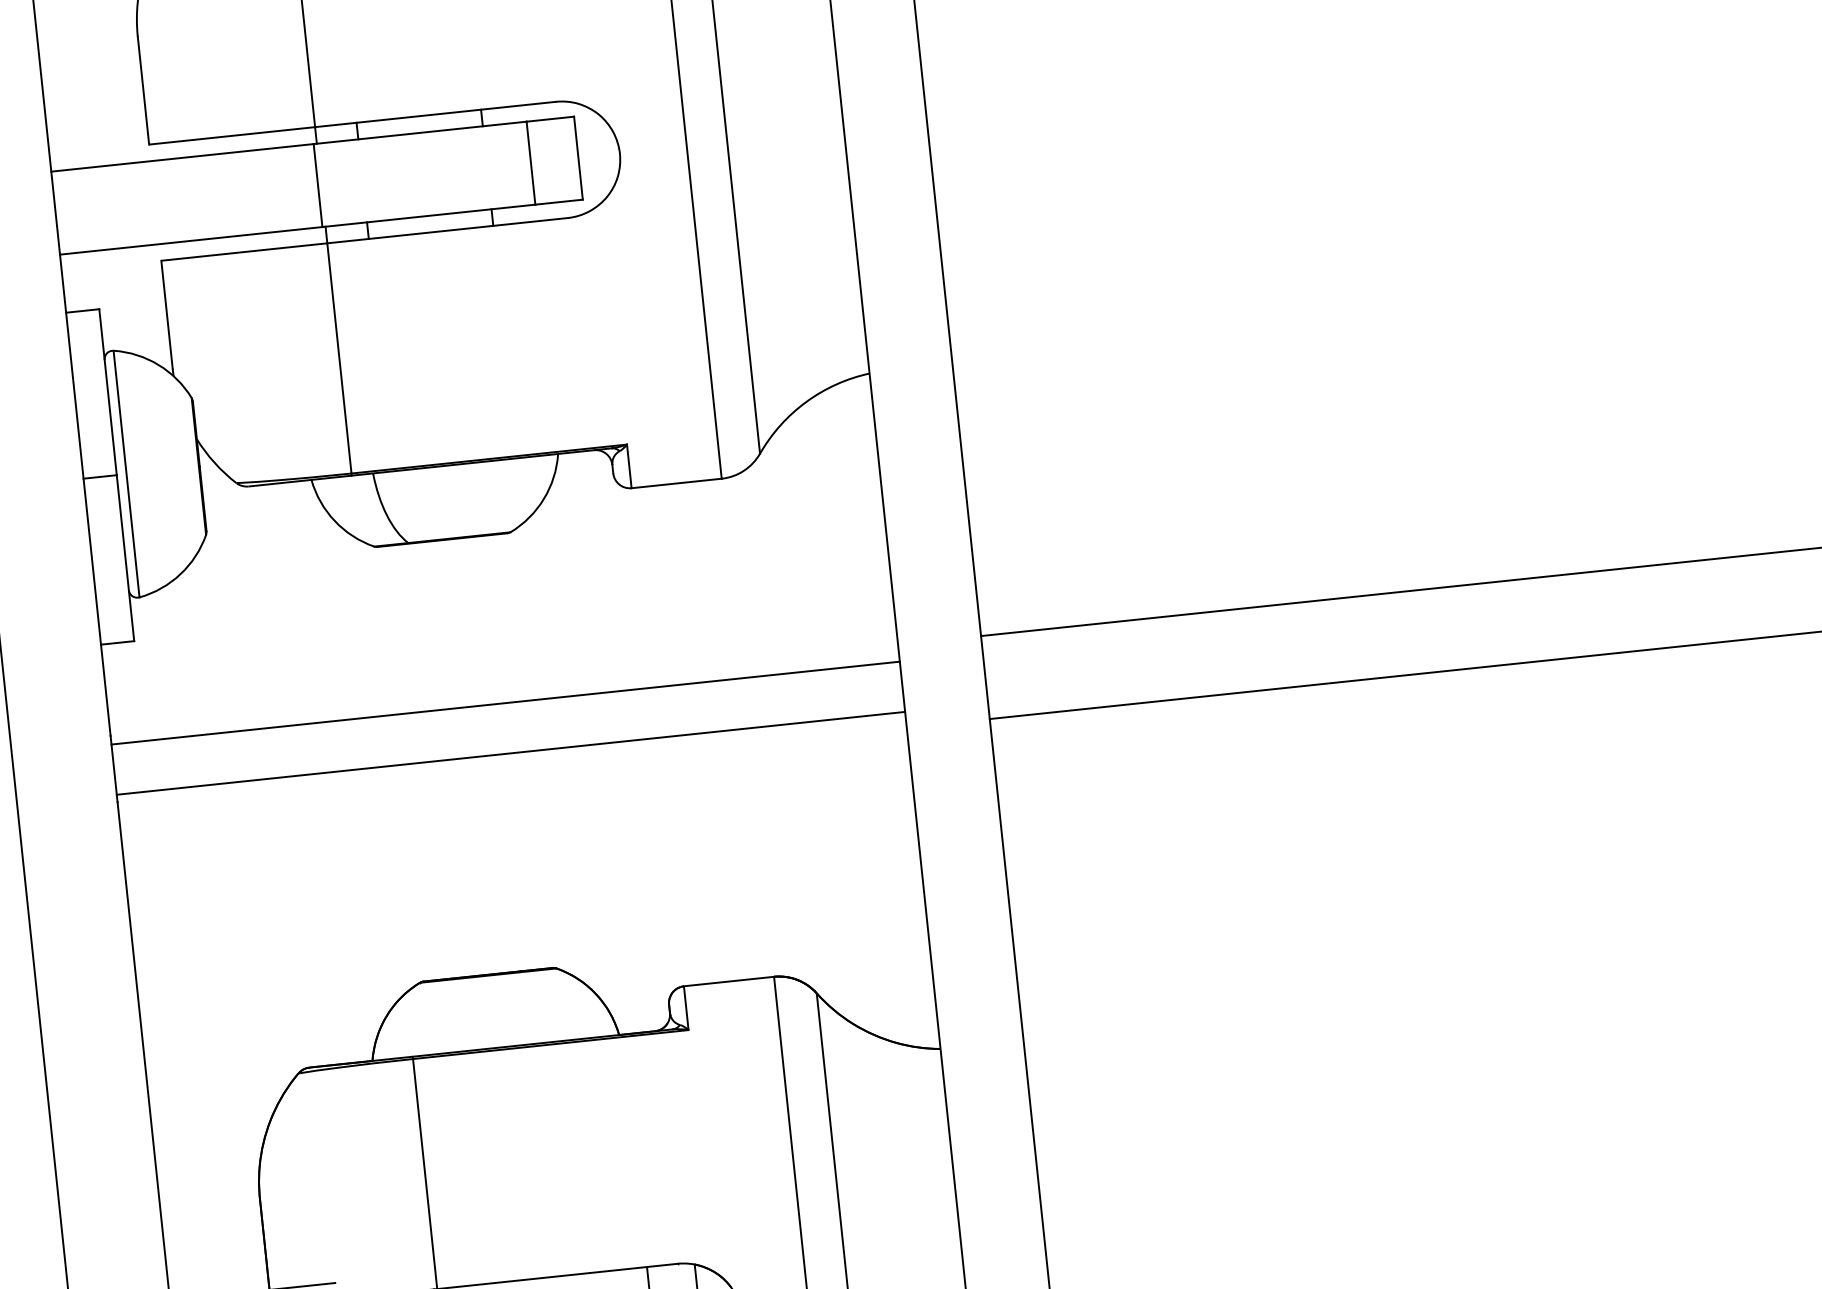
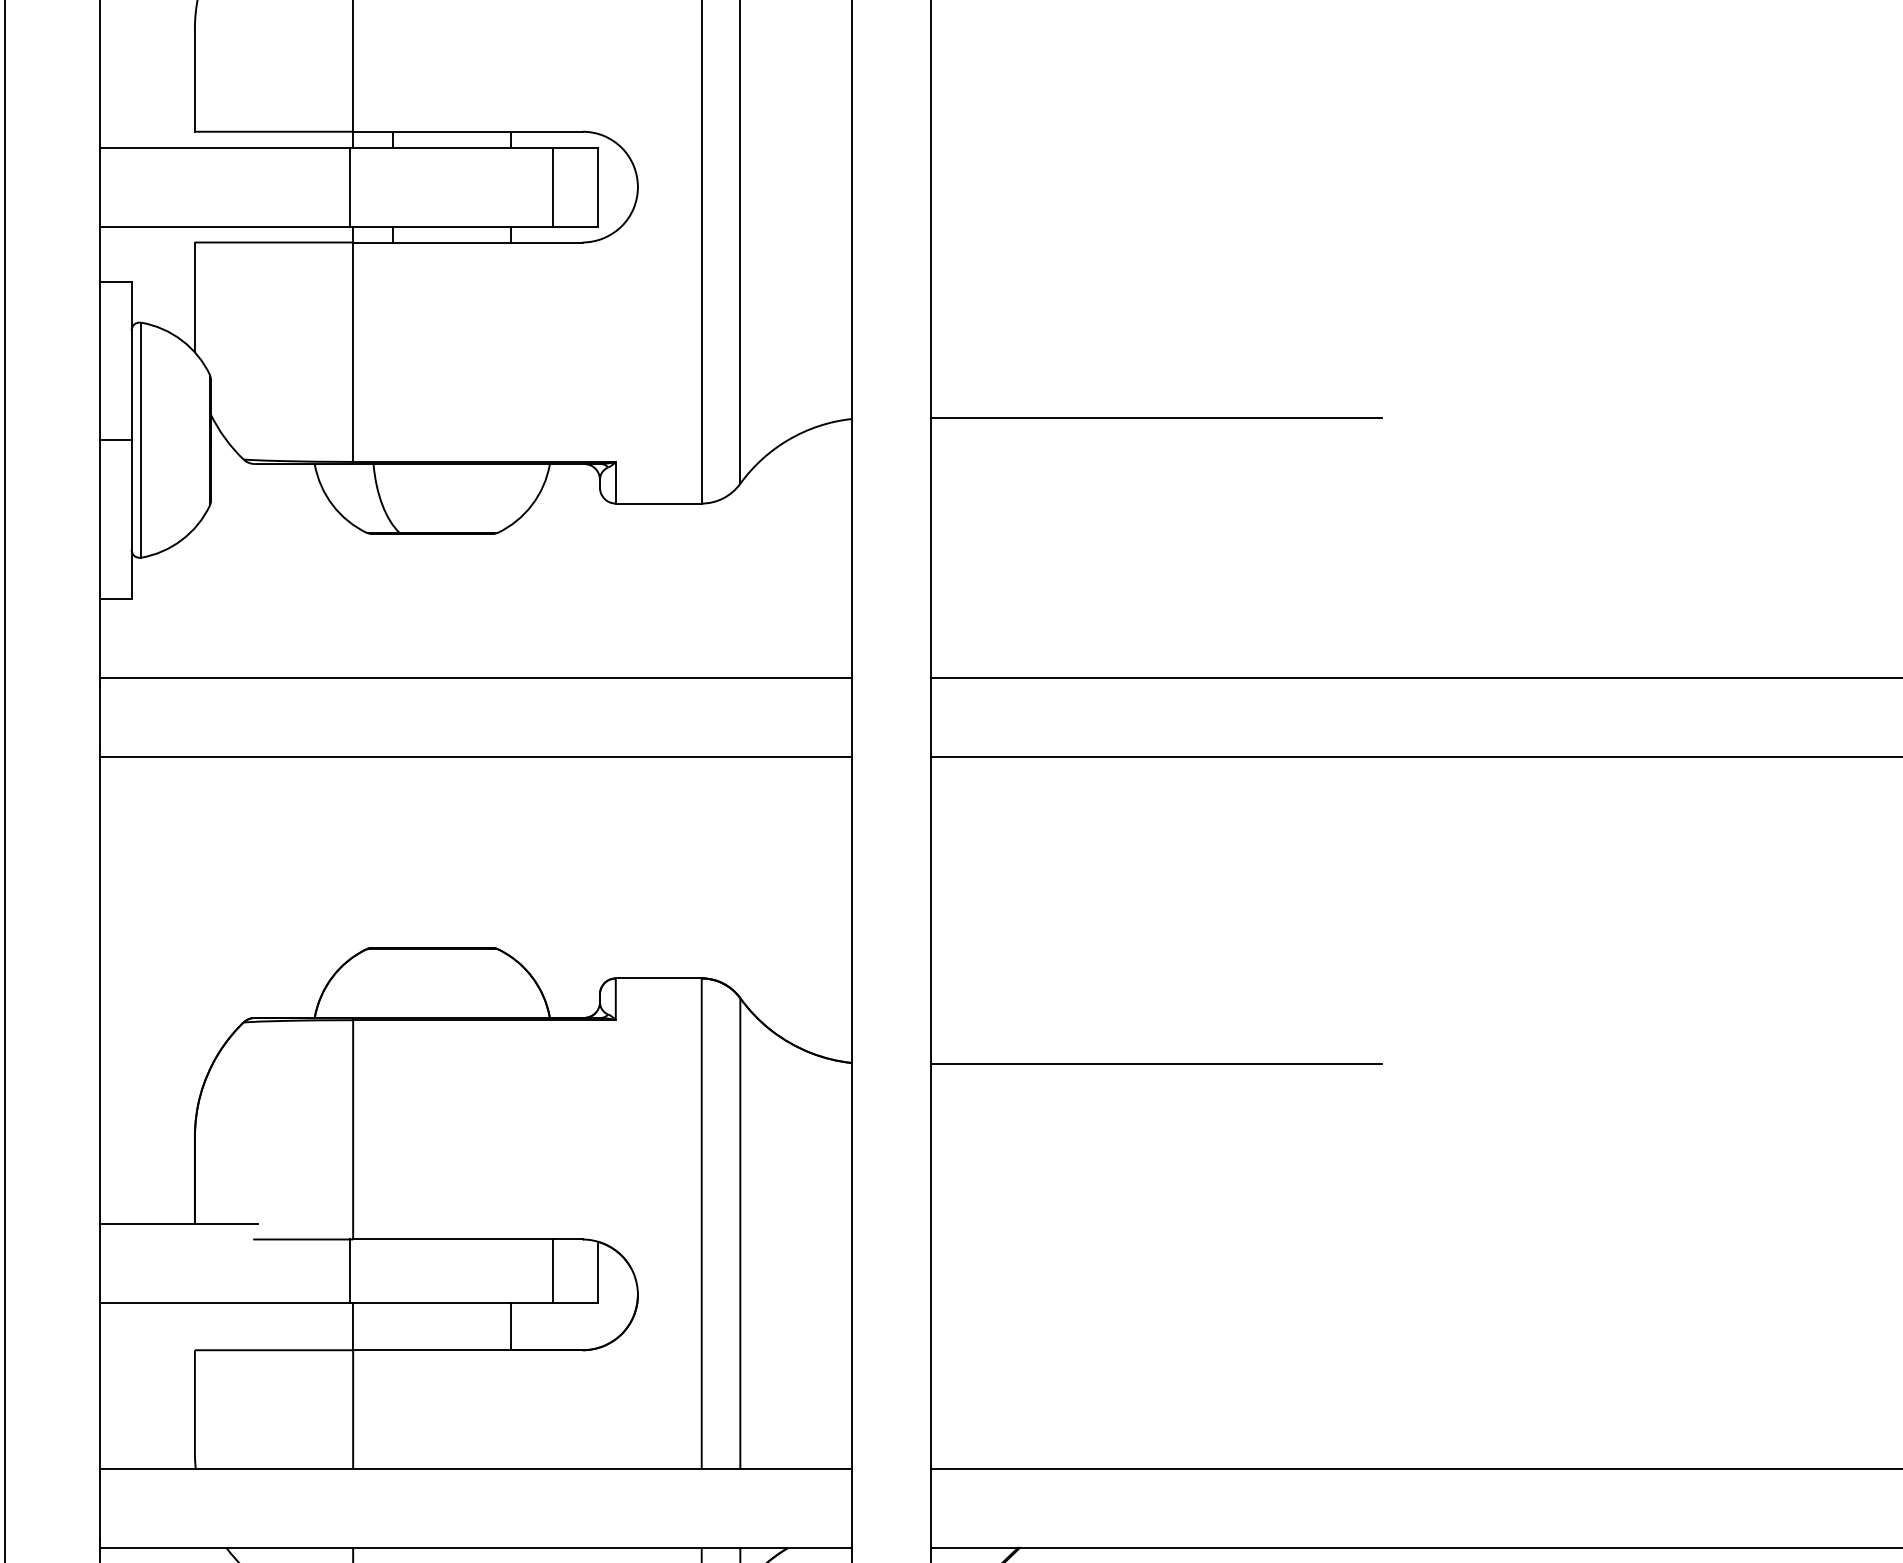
line: (1188, 339) -> (1155, 418), added
line: (505, 702) -> (475, 756), moved
line: (510, 753) -> (475, 677), moved
line: (1259, 1016) -> (1155, 1063), added

